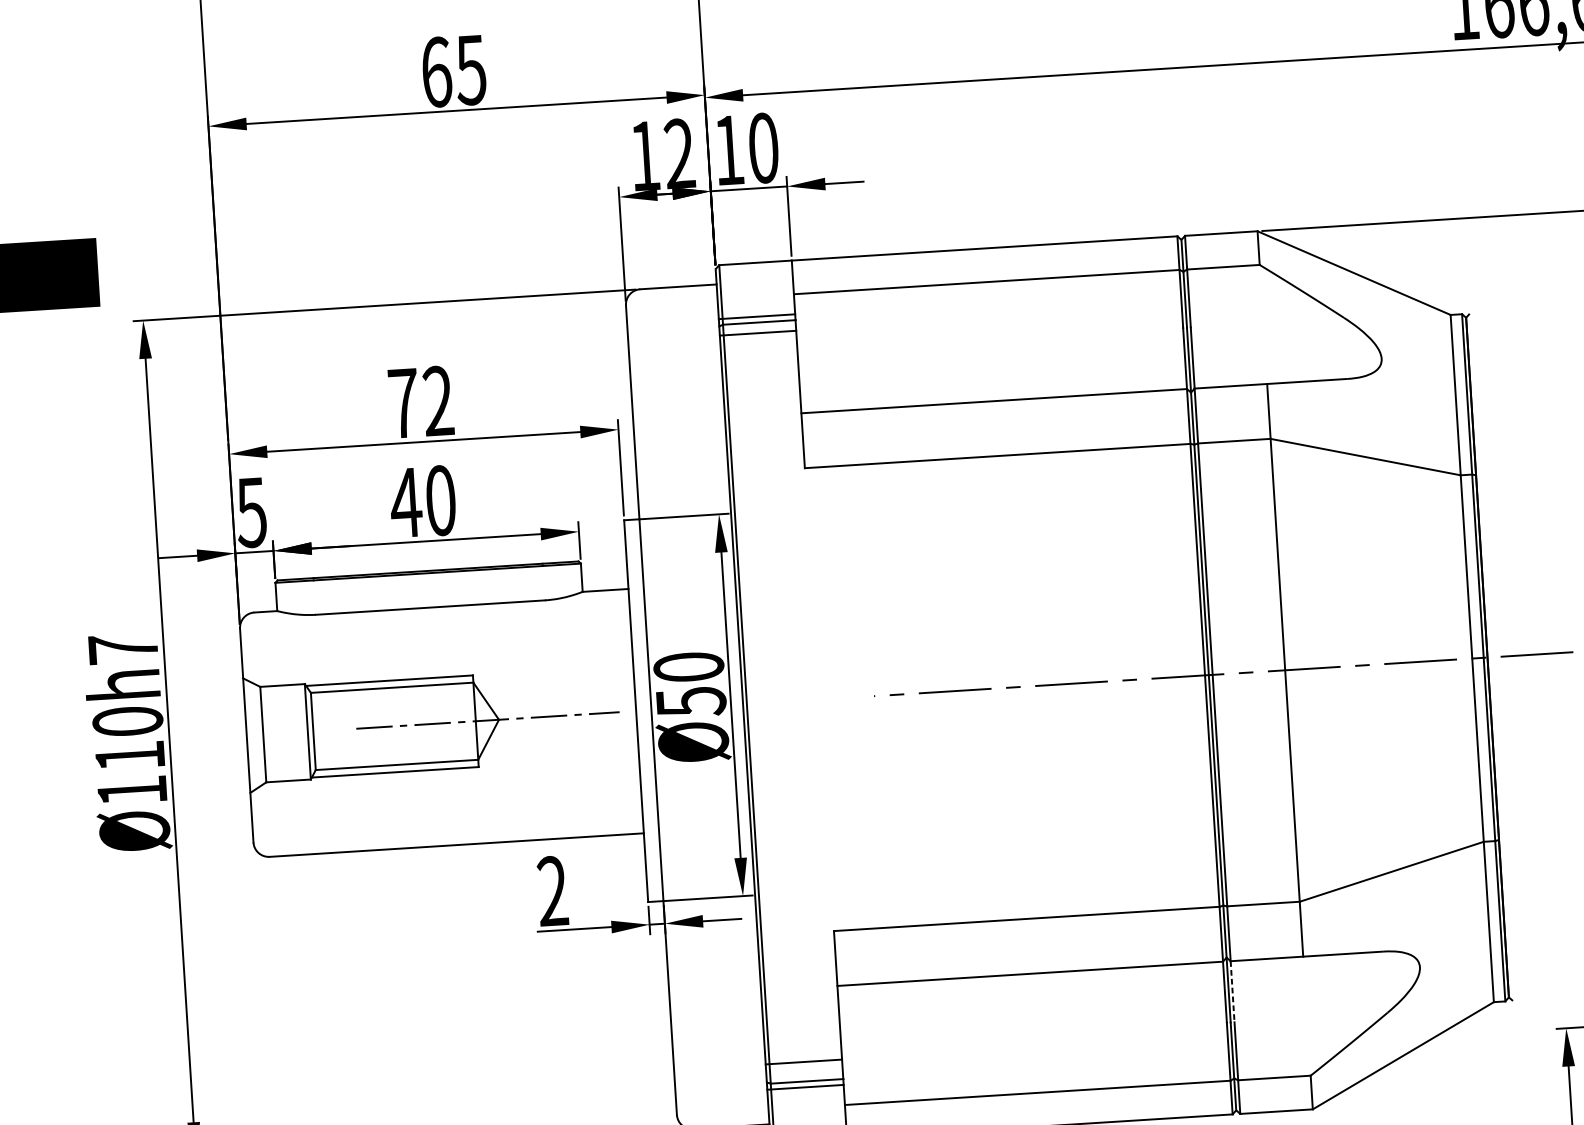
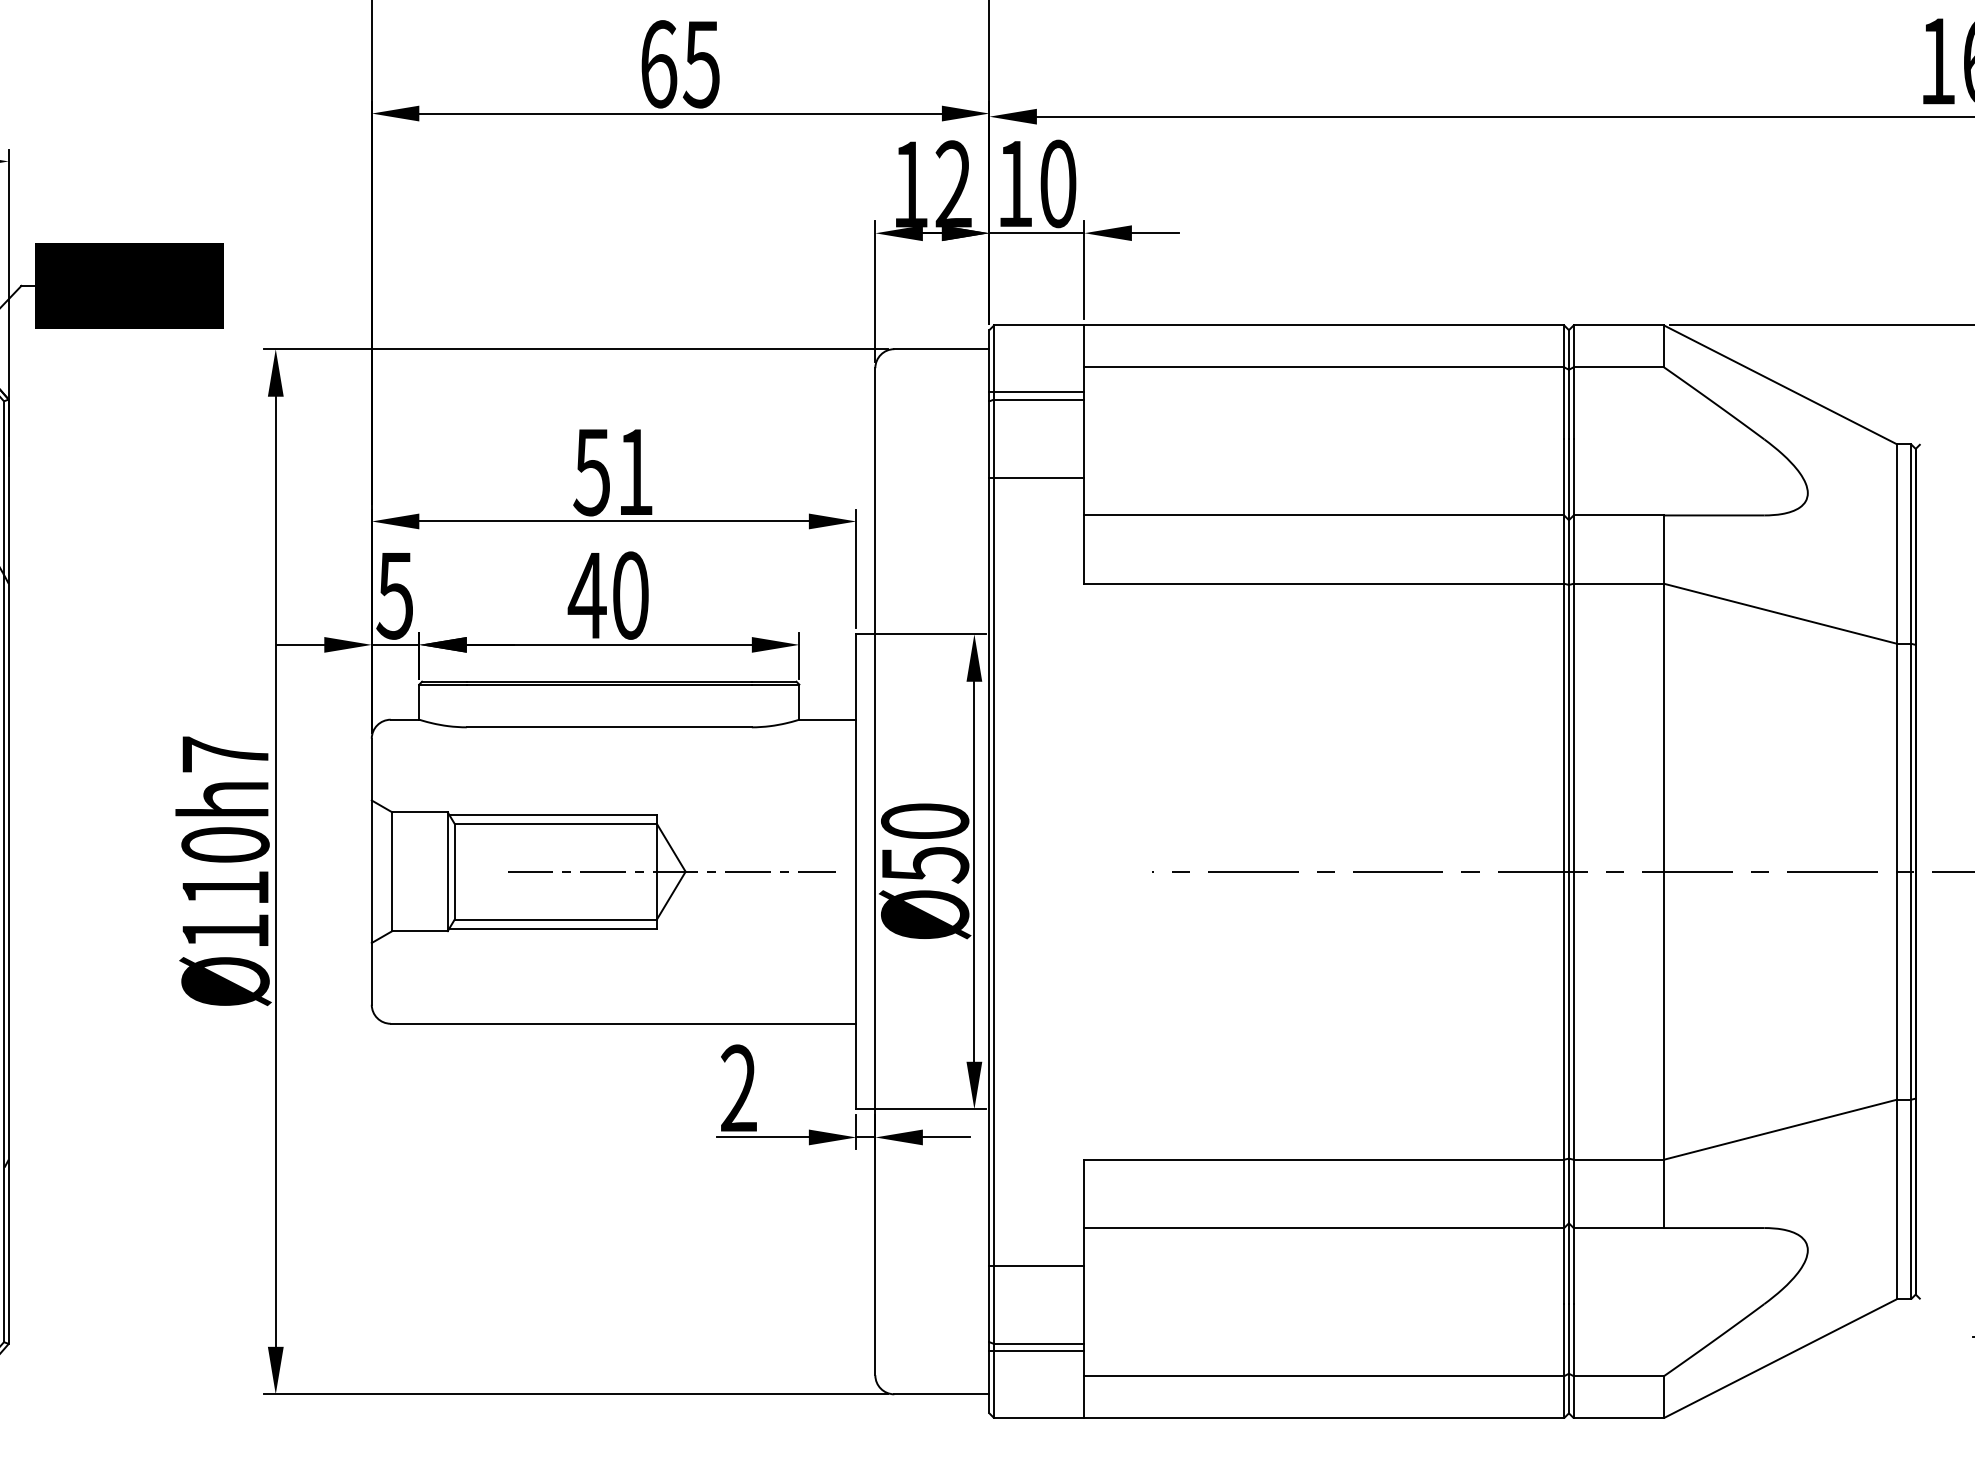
line: (757, 332) -> (1036, 477), moved
text: (420, 402) -> (613, 472), 72 -> 51
line: (1232, 992) -> (1573, 1266), dashed -> solid
line: (803, 1061) -> (1036, 1265), moved

